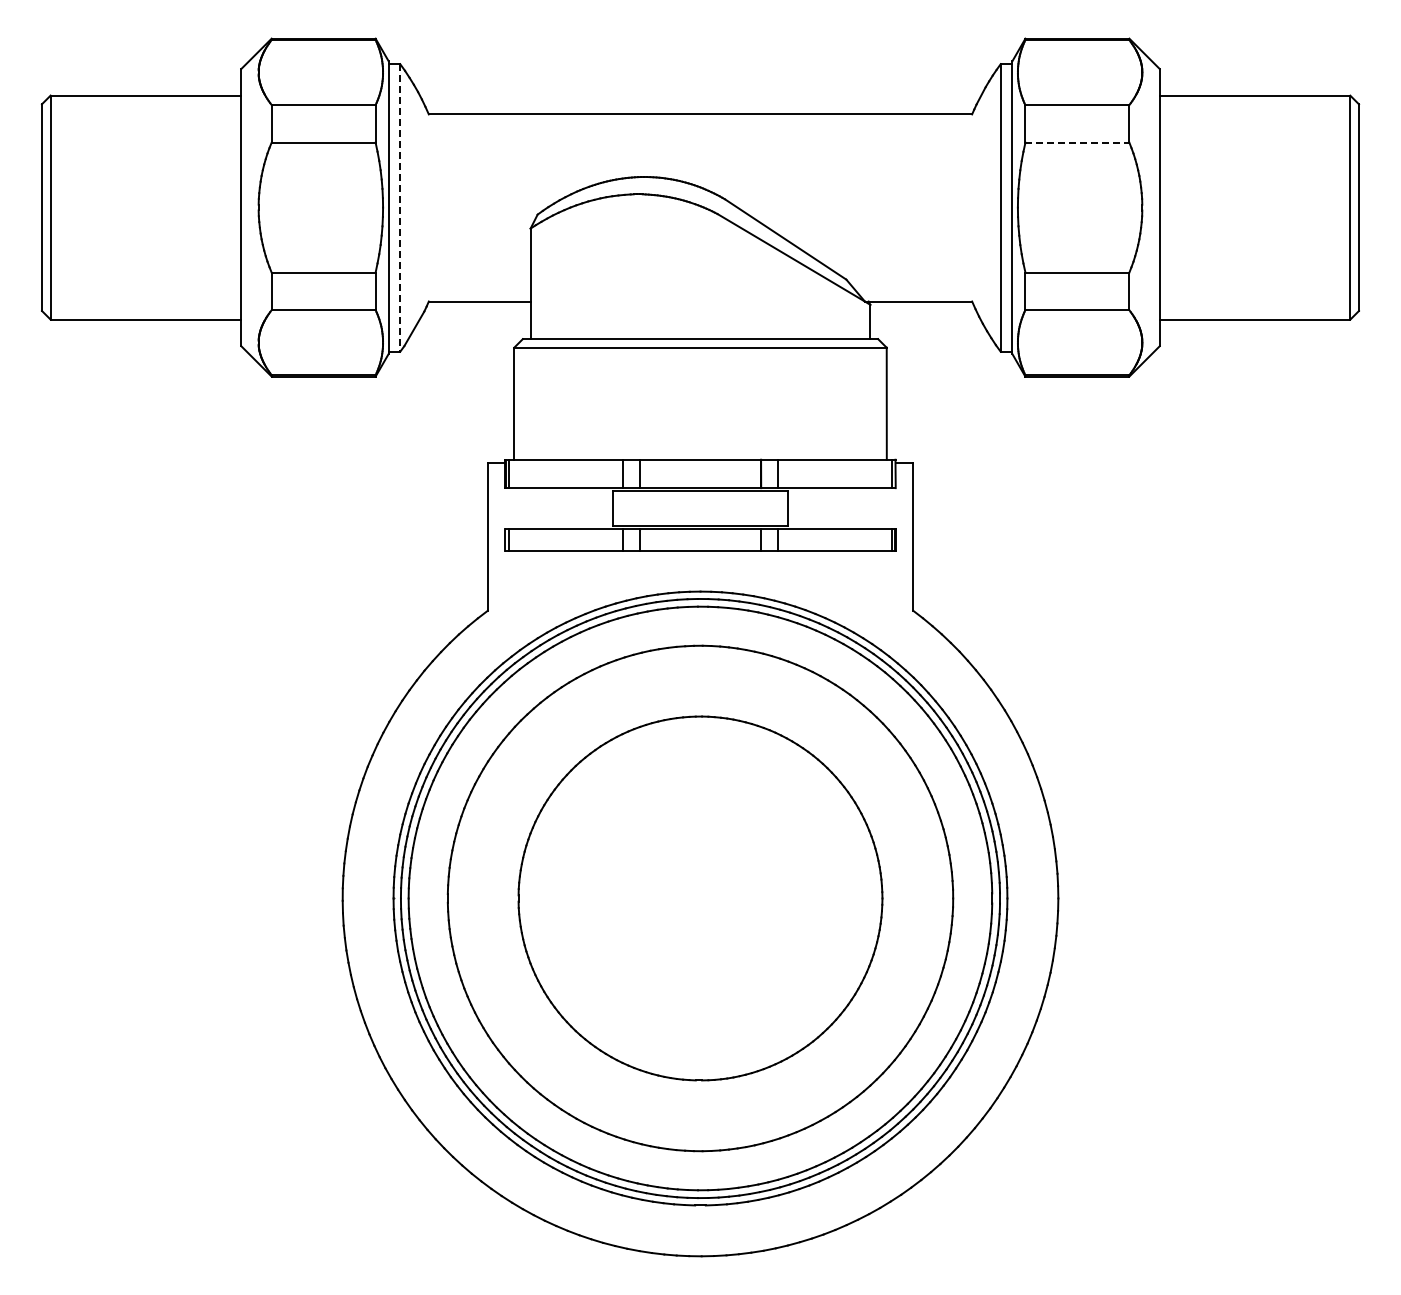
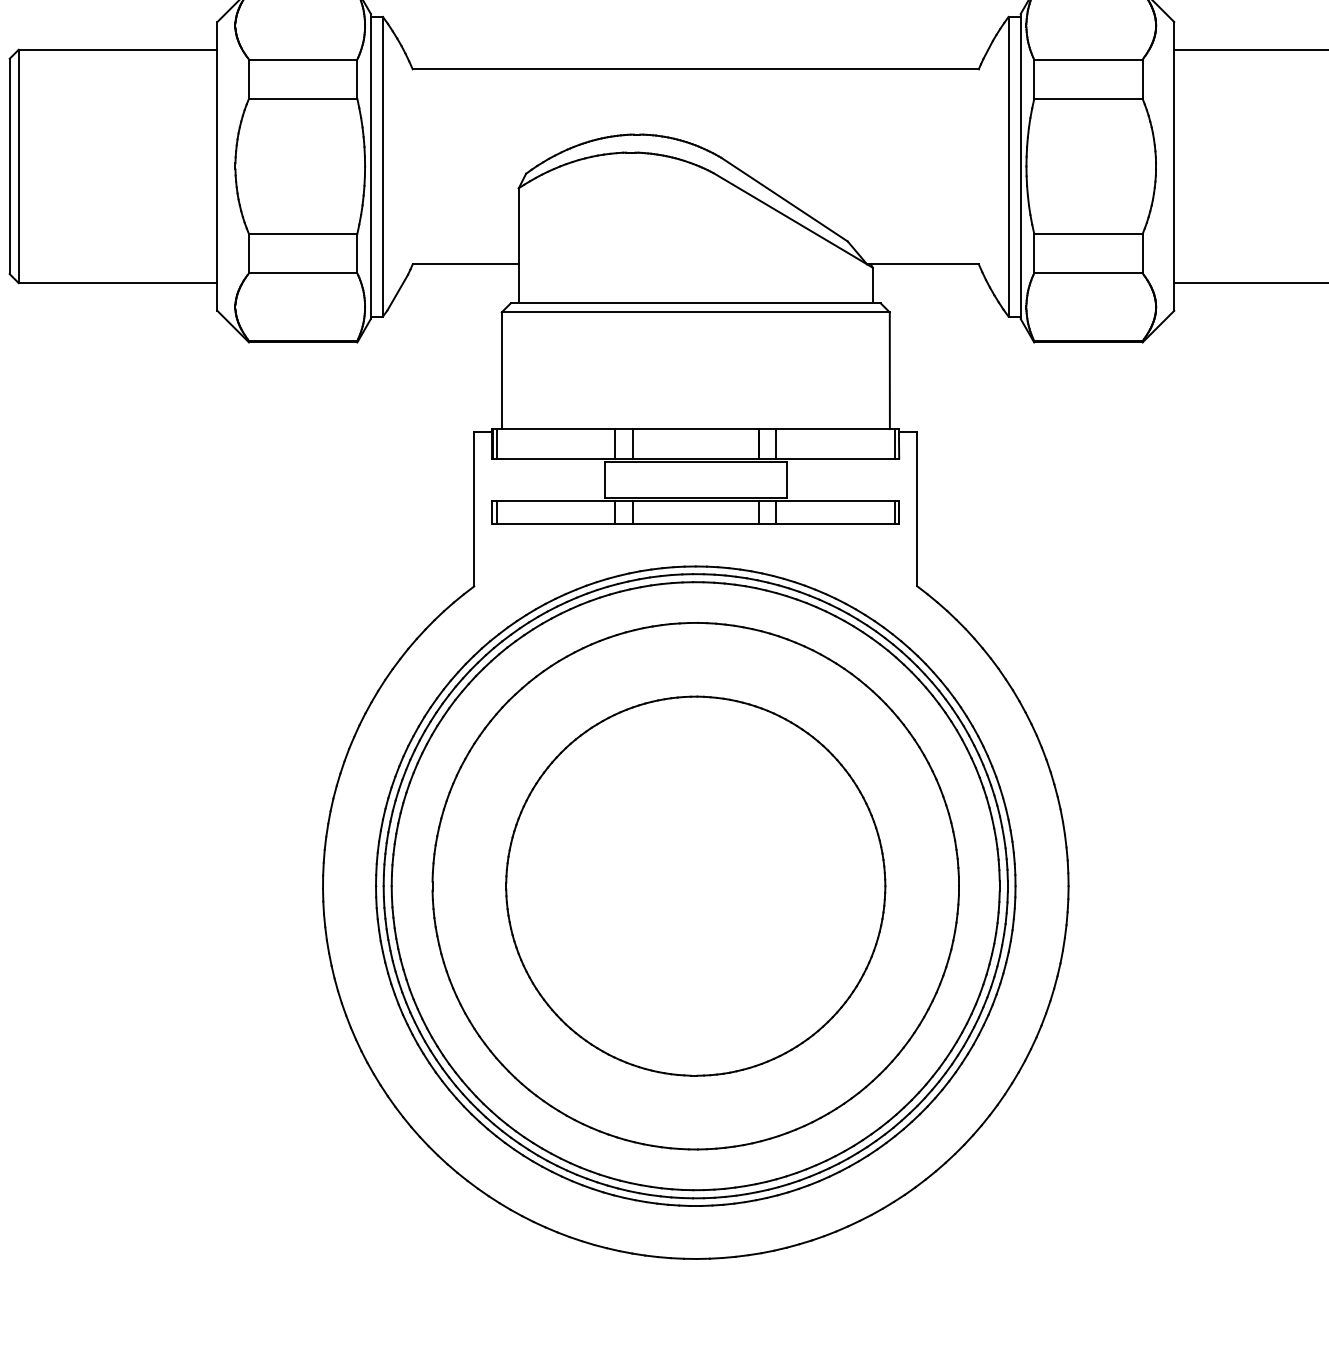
line: (1077, 142) -> (1088, 98), dashed -> solid
line: (400, 207) -> (383, 166), dashed -> solid

